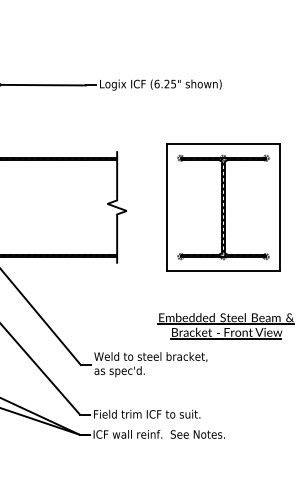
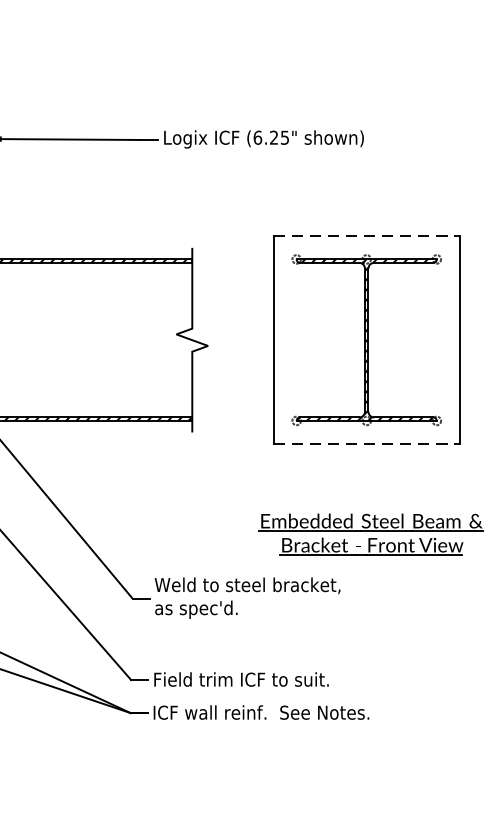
line: (223, 144) -> (366, 236), solid -> dashed
line: (223, 270) -> (366, 443), solid -> dashed

